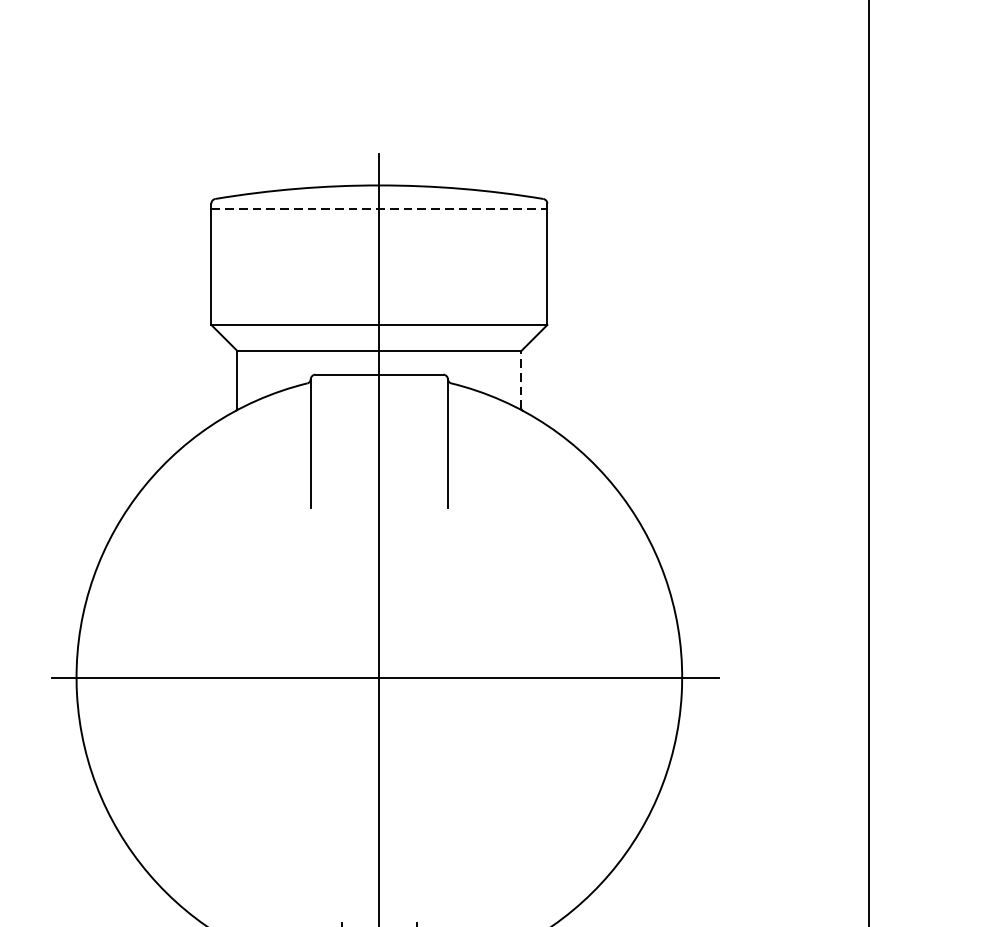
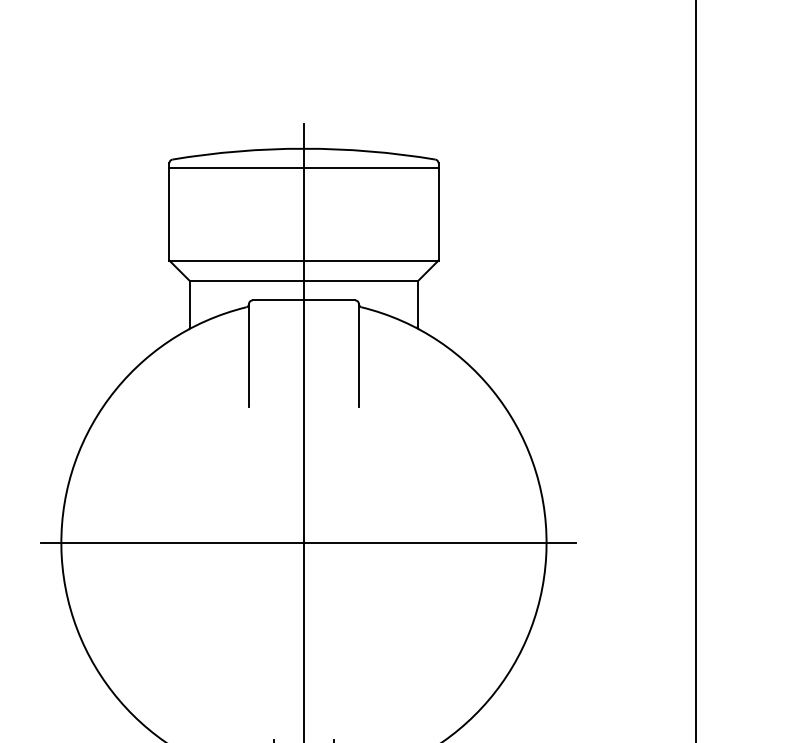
line: (378, 208) -> (303, 167), dashed -> solid
line: (521, 379) -> (417, 304), dashed -> solid

